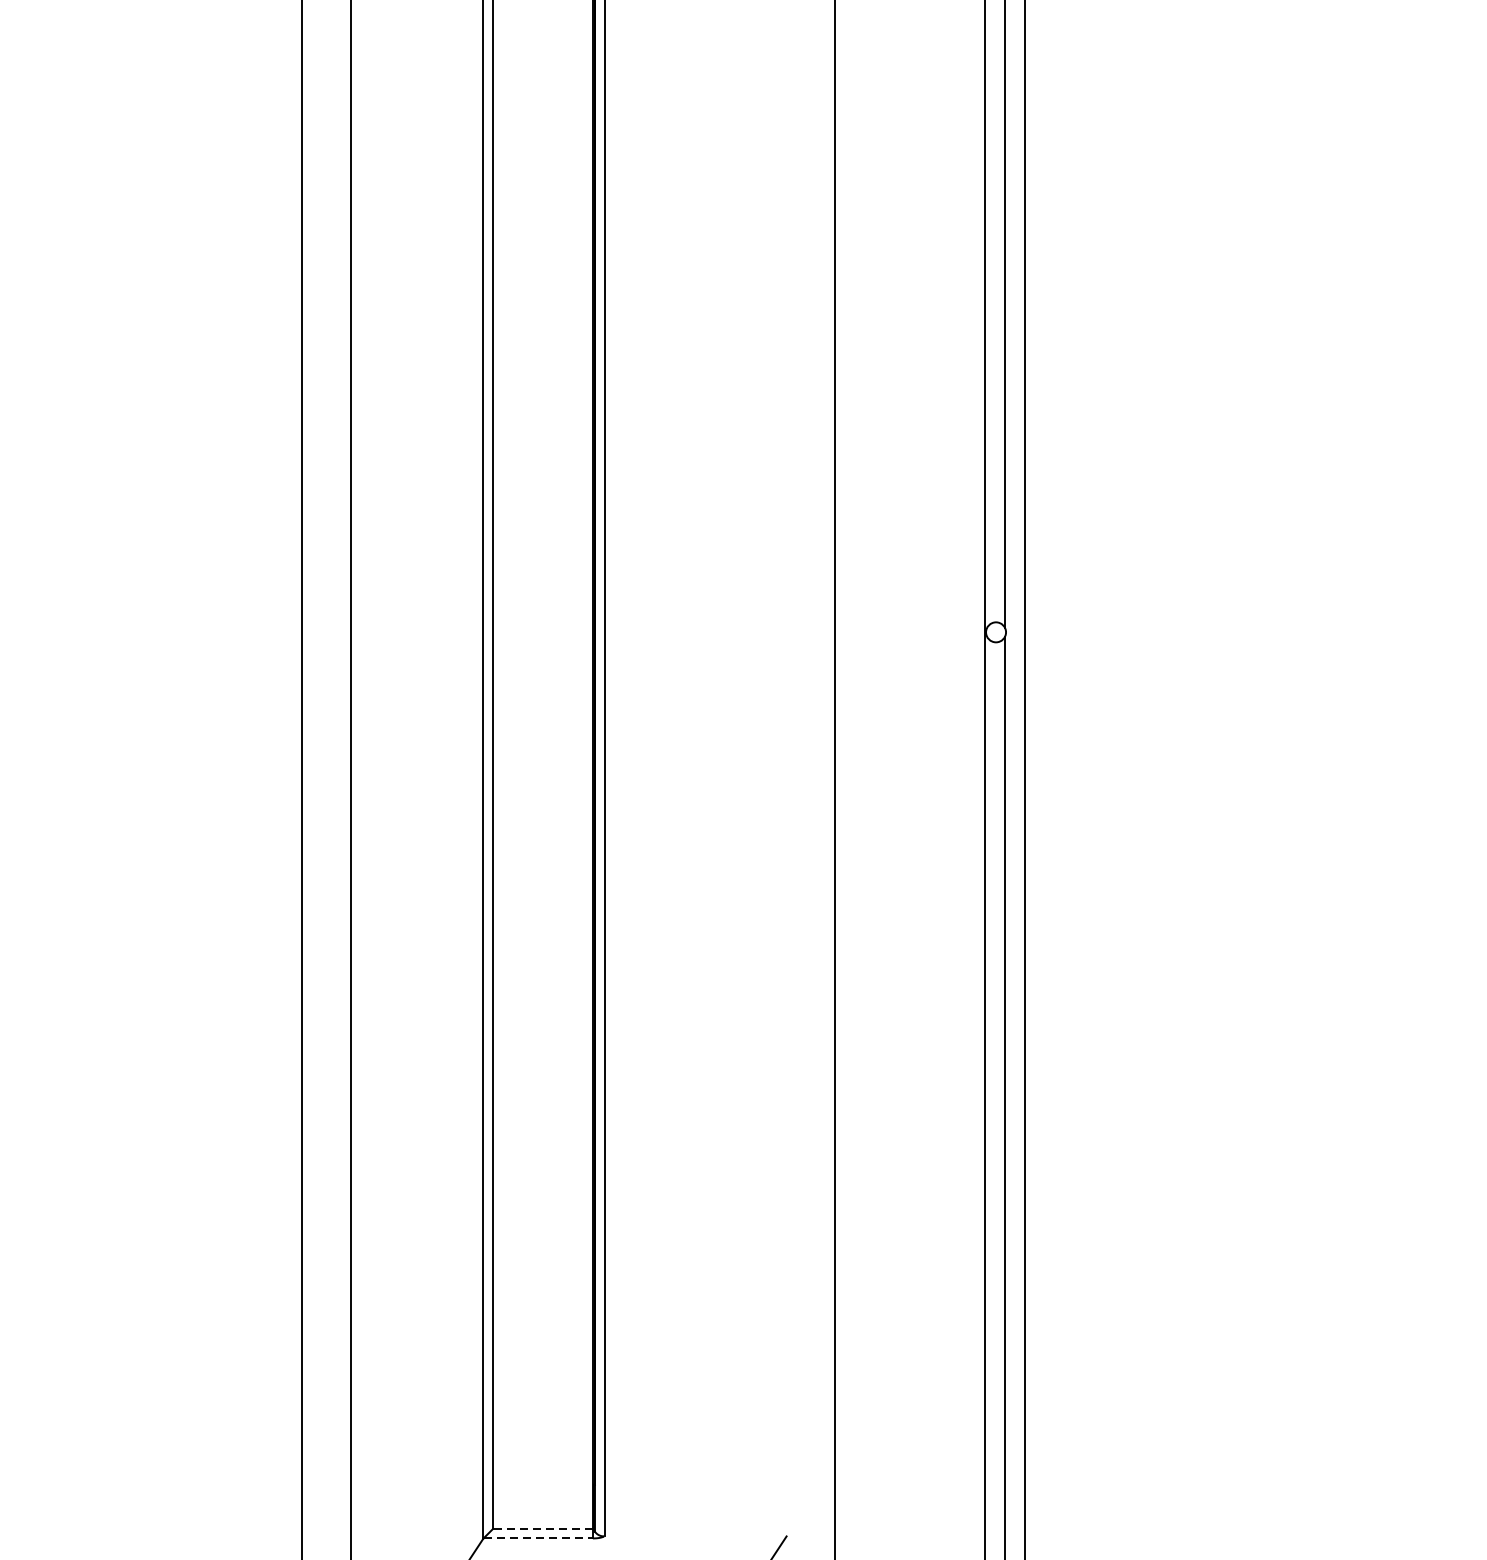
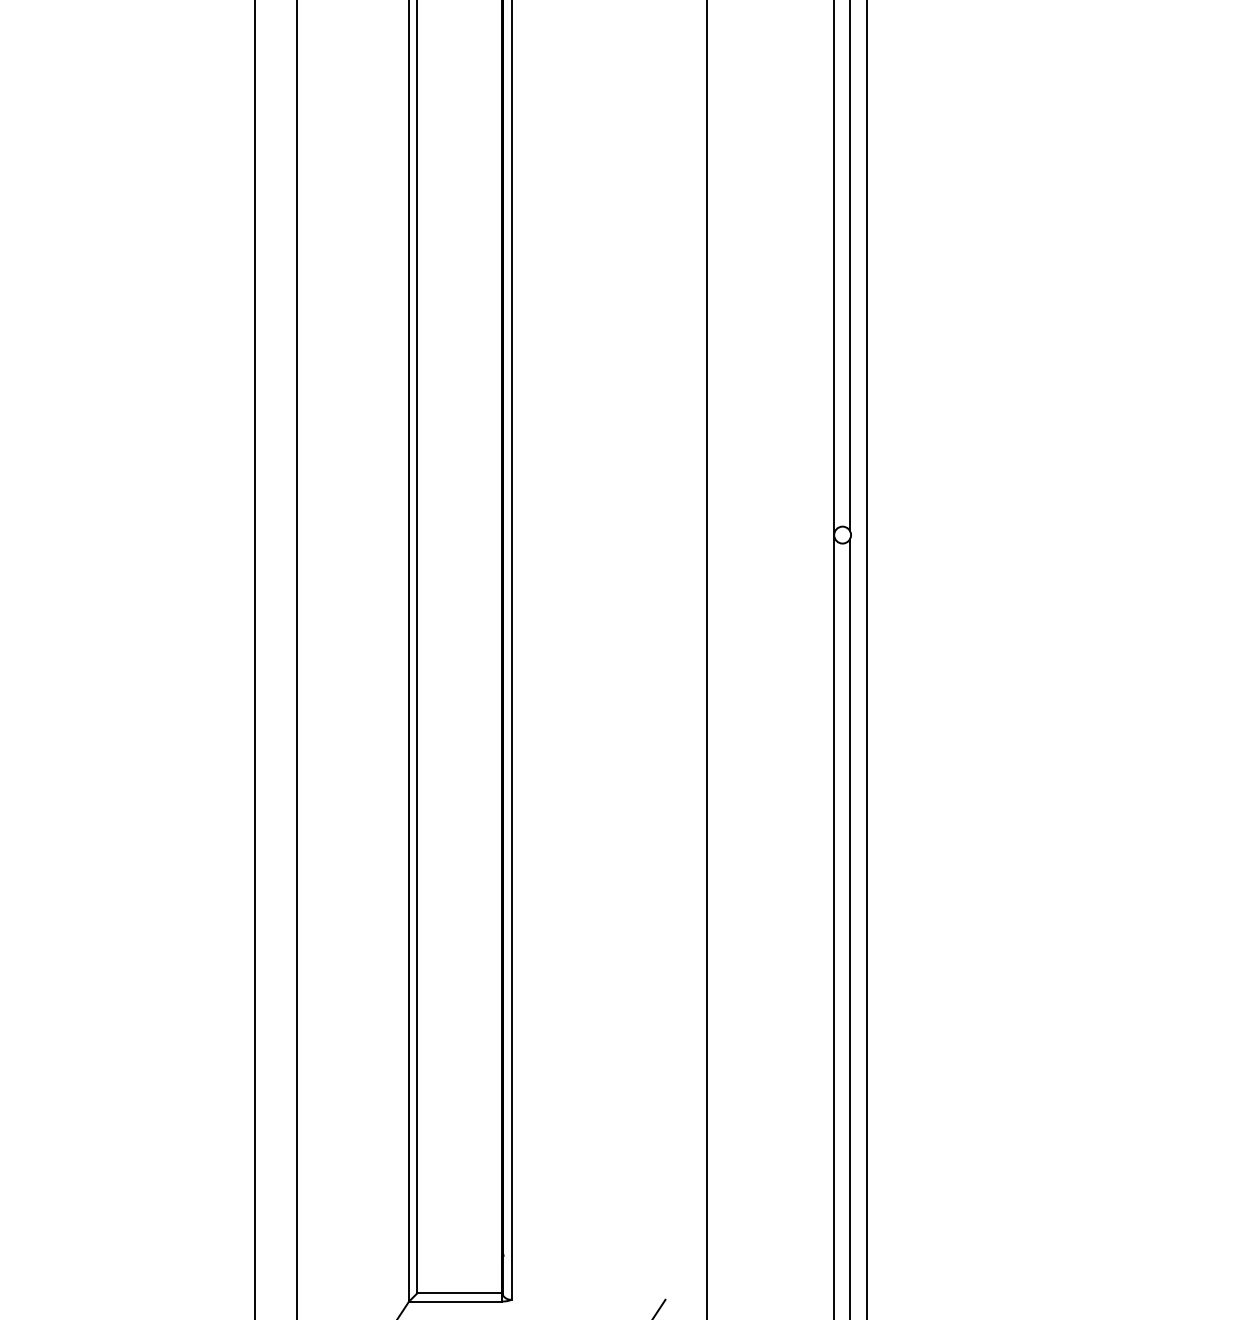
line: (541, 1528) -> (458, 1293), dashed -> solid
line: (538, 1538) -> (455, 1301), dashed -> solid

